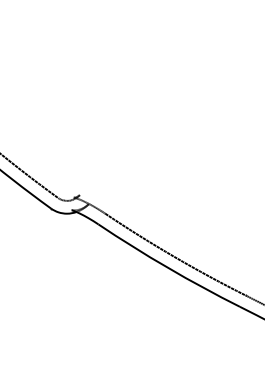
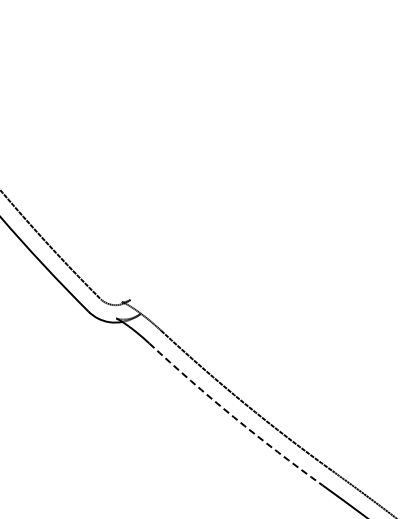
arc: (167, 268) -> (233, 417), solid -> dashed

